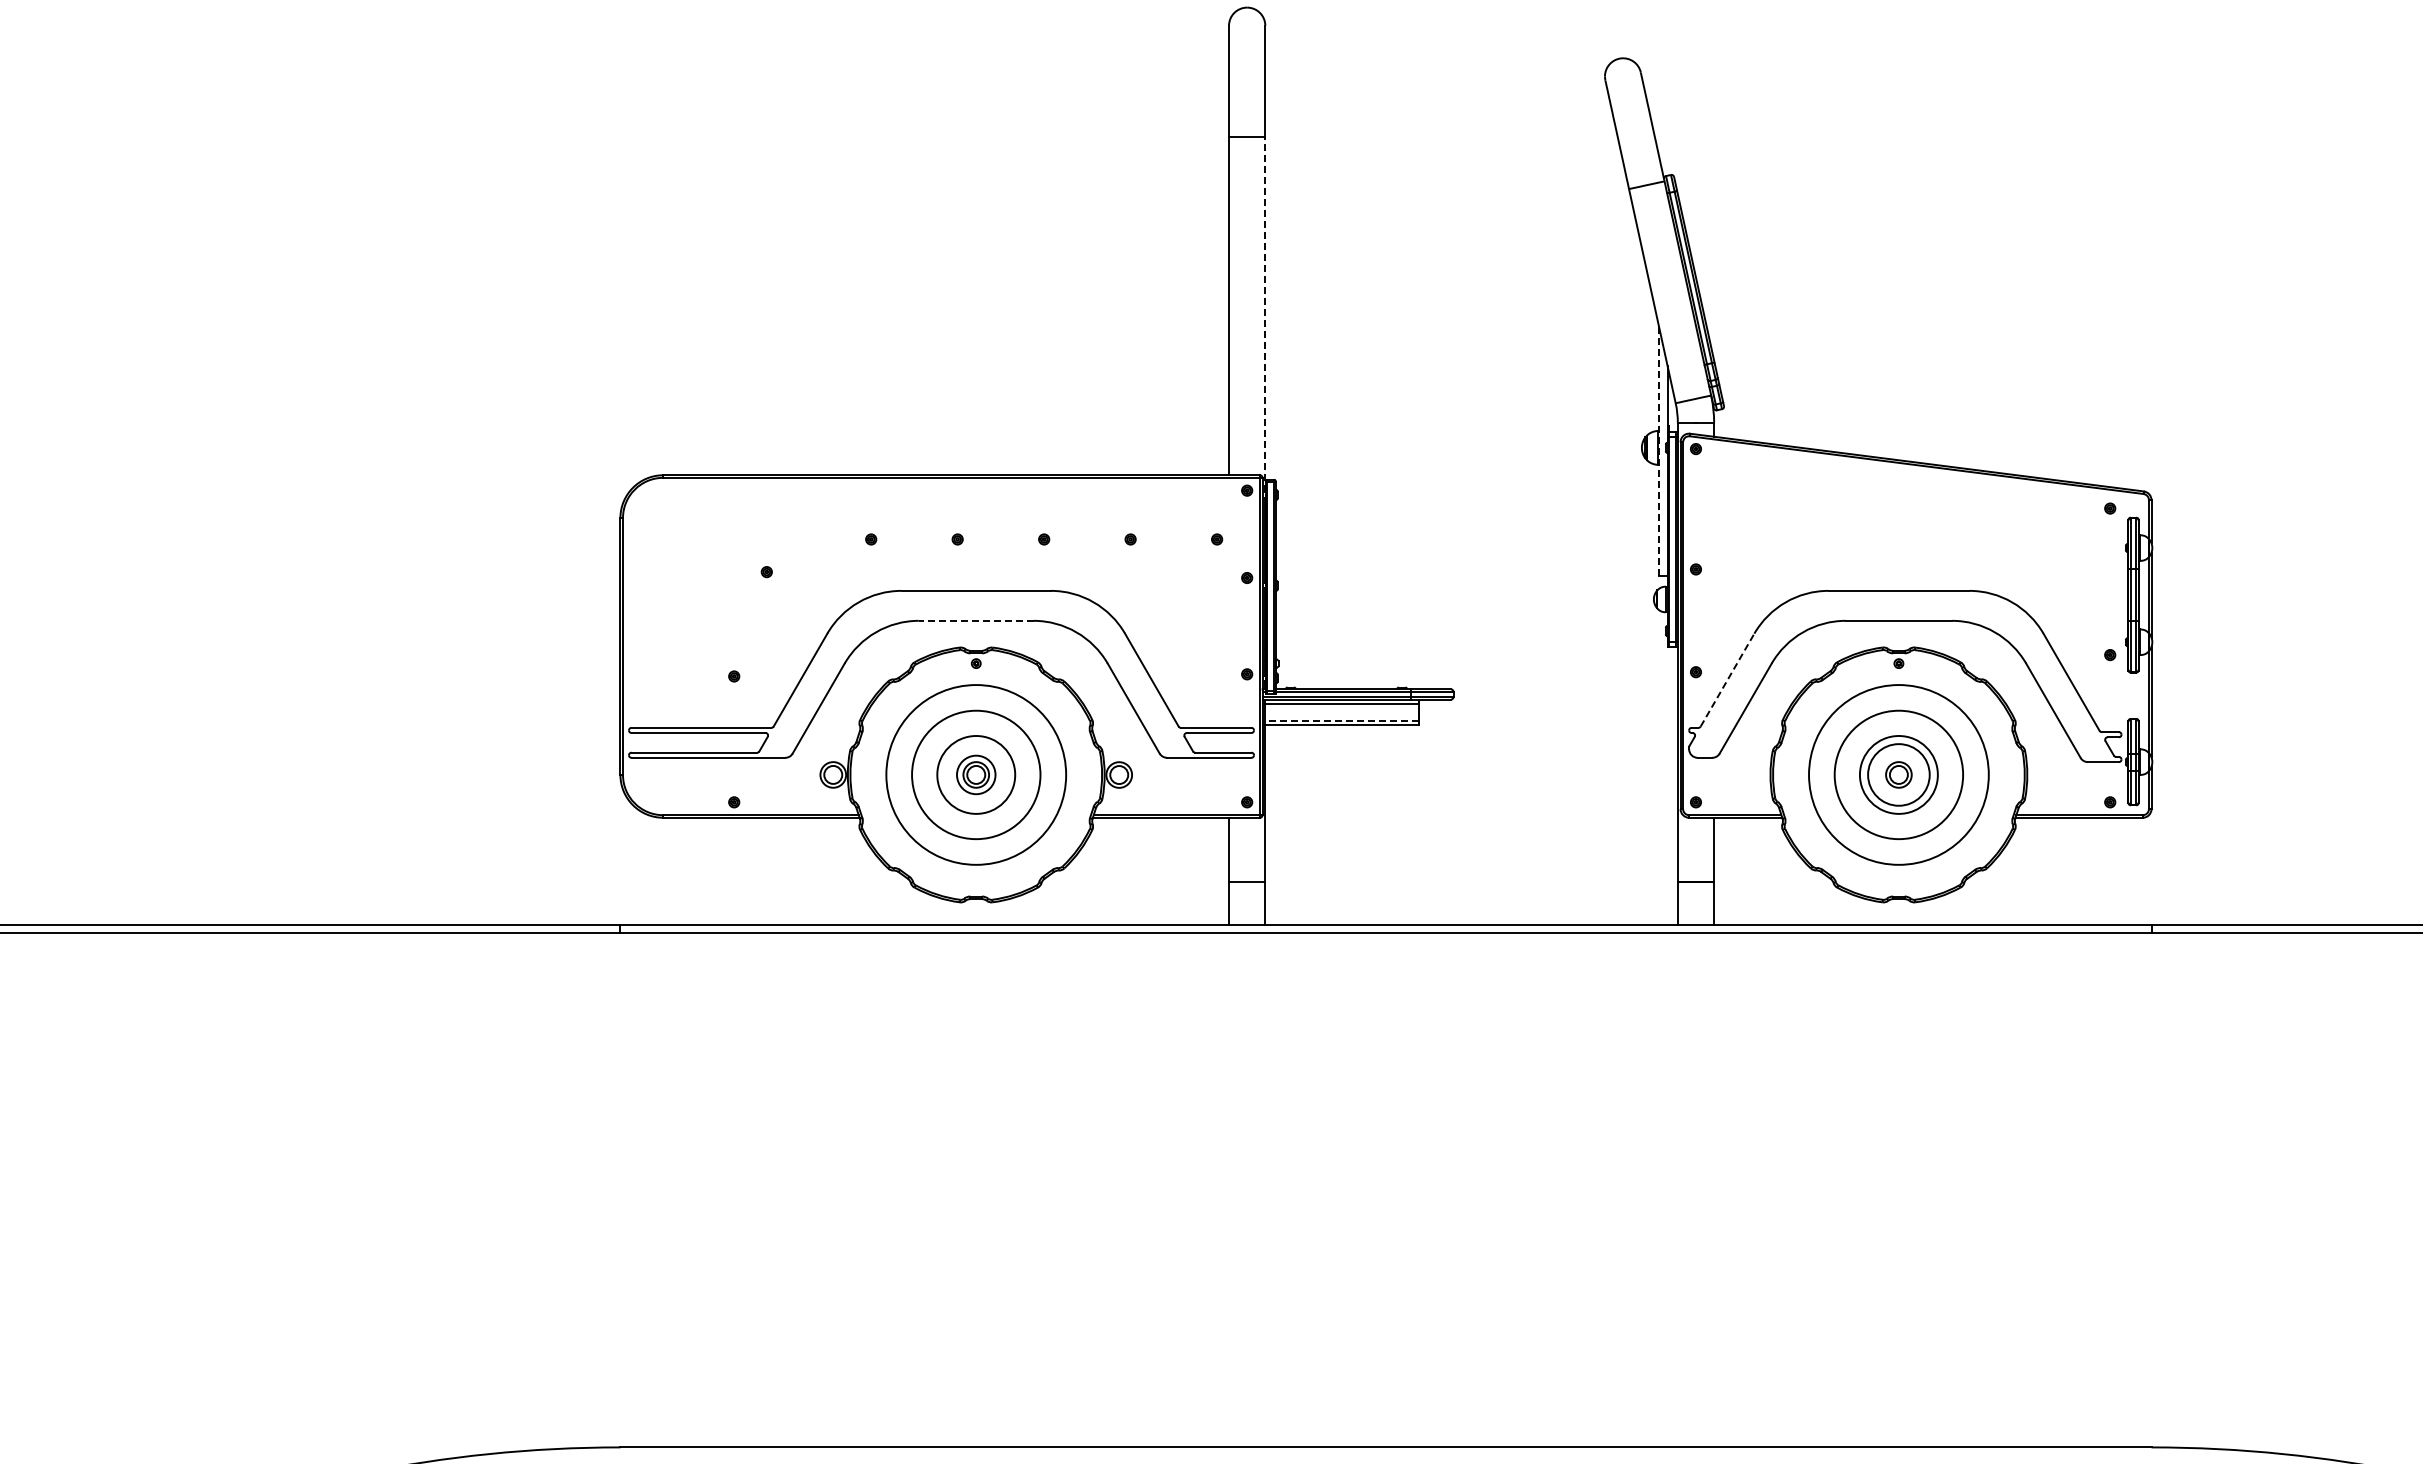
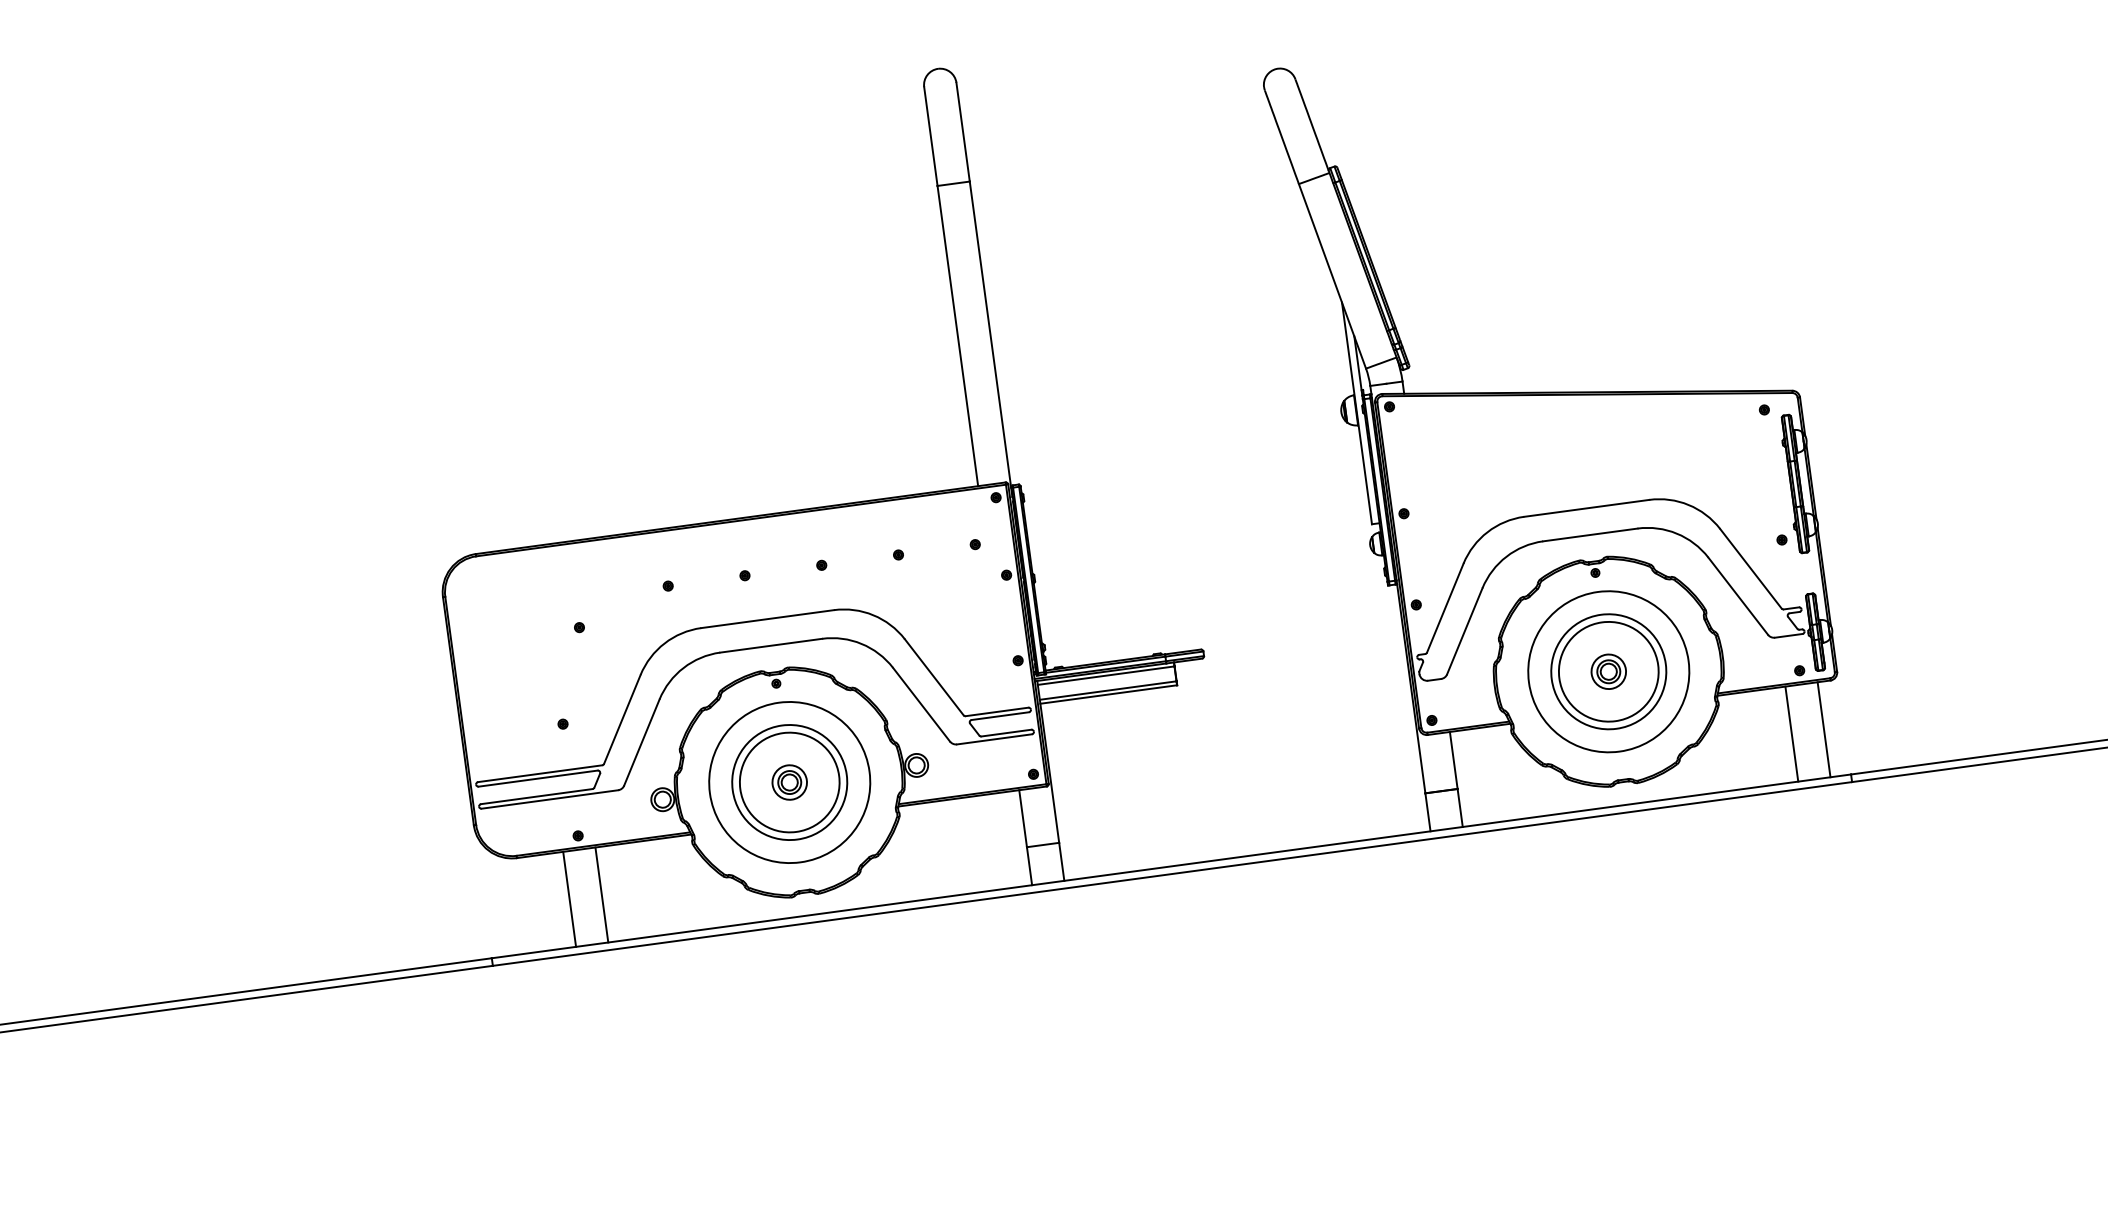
line: (1265, 314) -> (991, 339), dashed -> solid
line: (1659, 451) -> (1357, 413), dashed -> solid
line: (975, 620) -> (770, 645), dashed -> solid
line: (1727, 680) -> (1445, 608), dashed -> solid
line: (1342, 720) -> (1108, 690), dashed -> solid
circle: (975, 774) -> (789, 782), size x1.43
circle: (1898, 774) -> (1608, 671), size x0.62
circle: (1898, 774) -> (1608, 671), size x1.43
line: (715, 870) -> (569, 898), added
line: (751, 870) -> (601, 894), added
line: (2092, 870) -> (1792, 733), added
line: (2128, 870) -> (1824, 729), added

